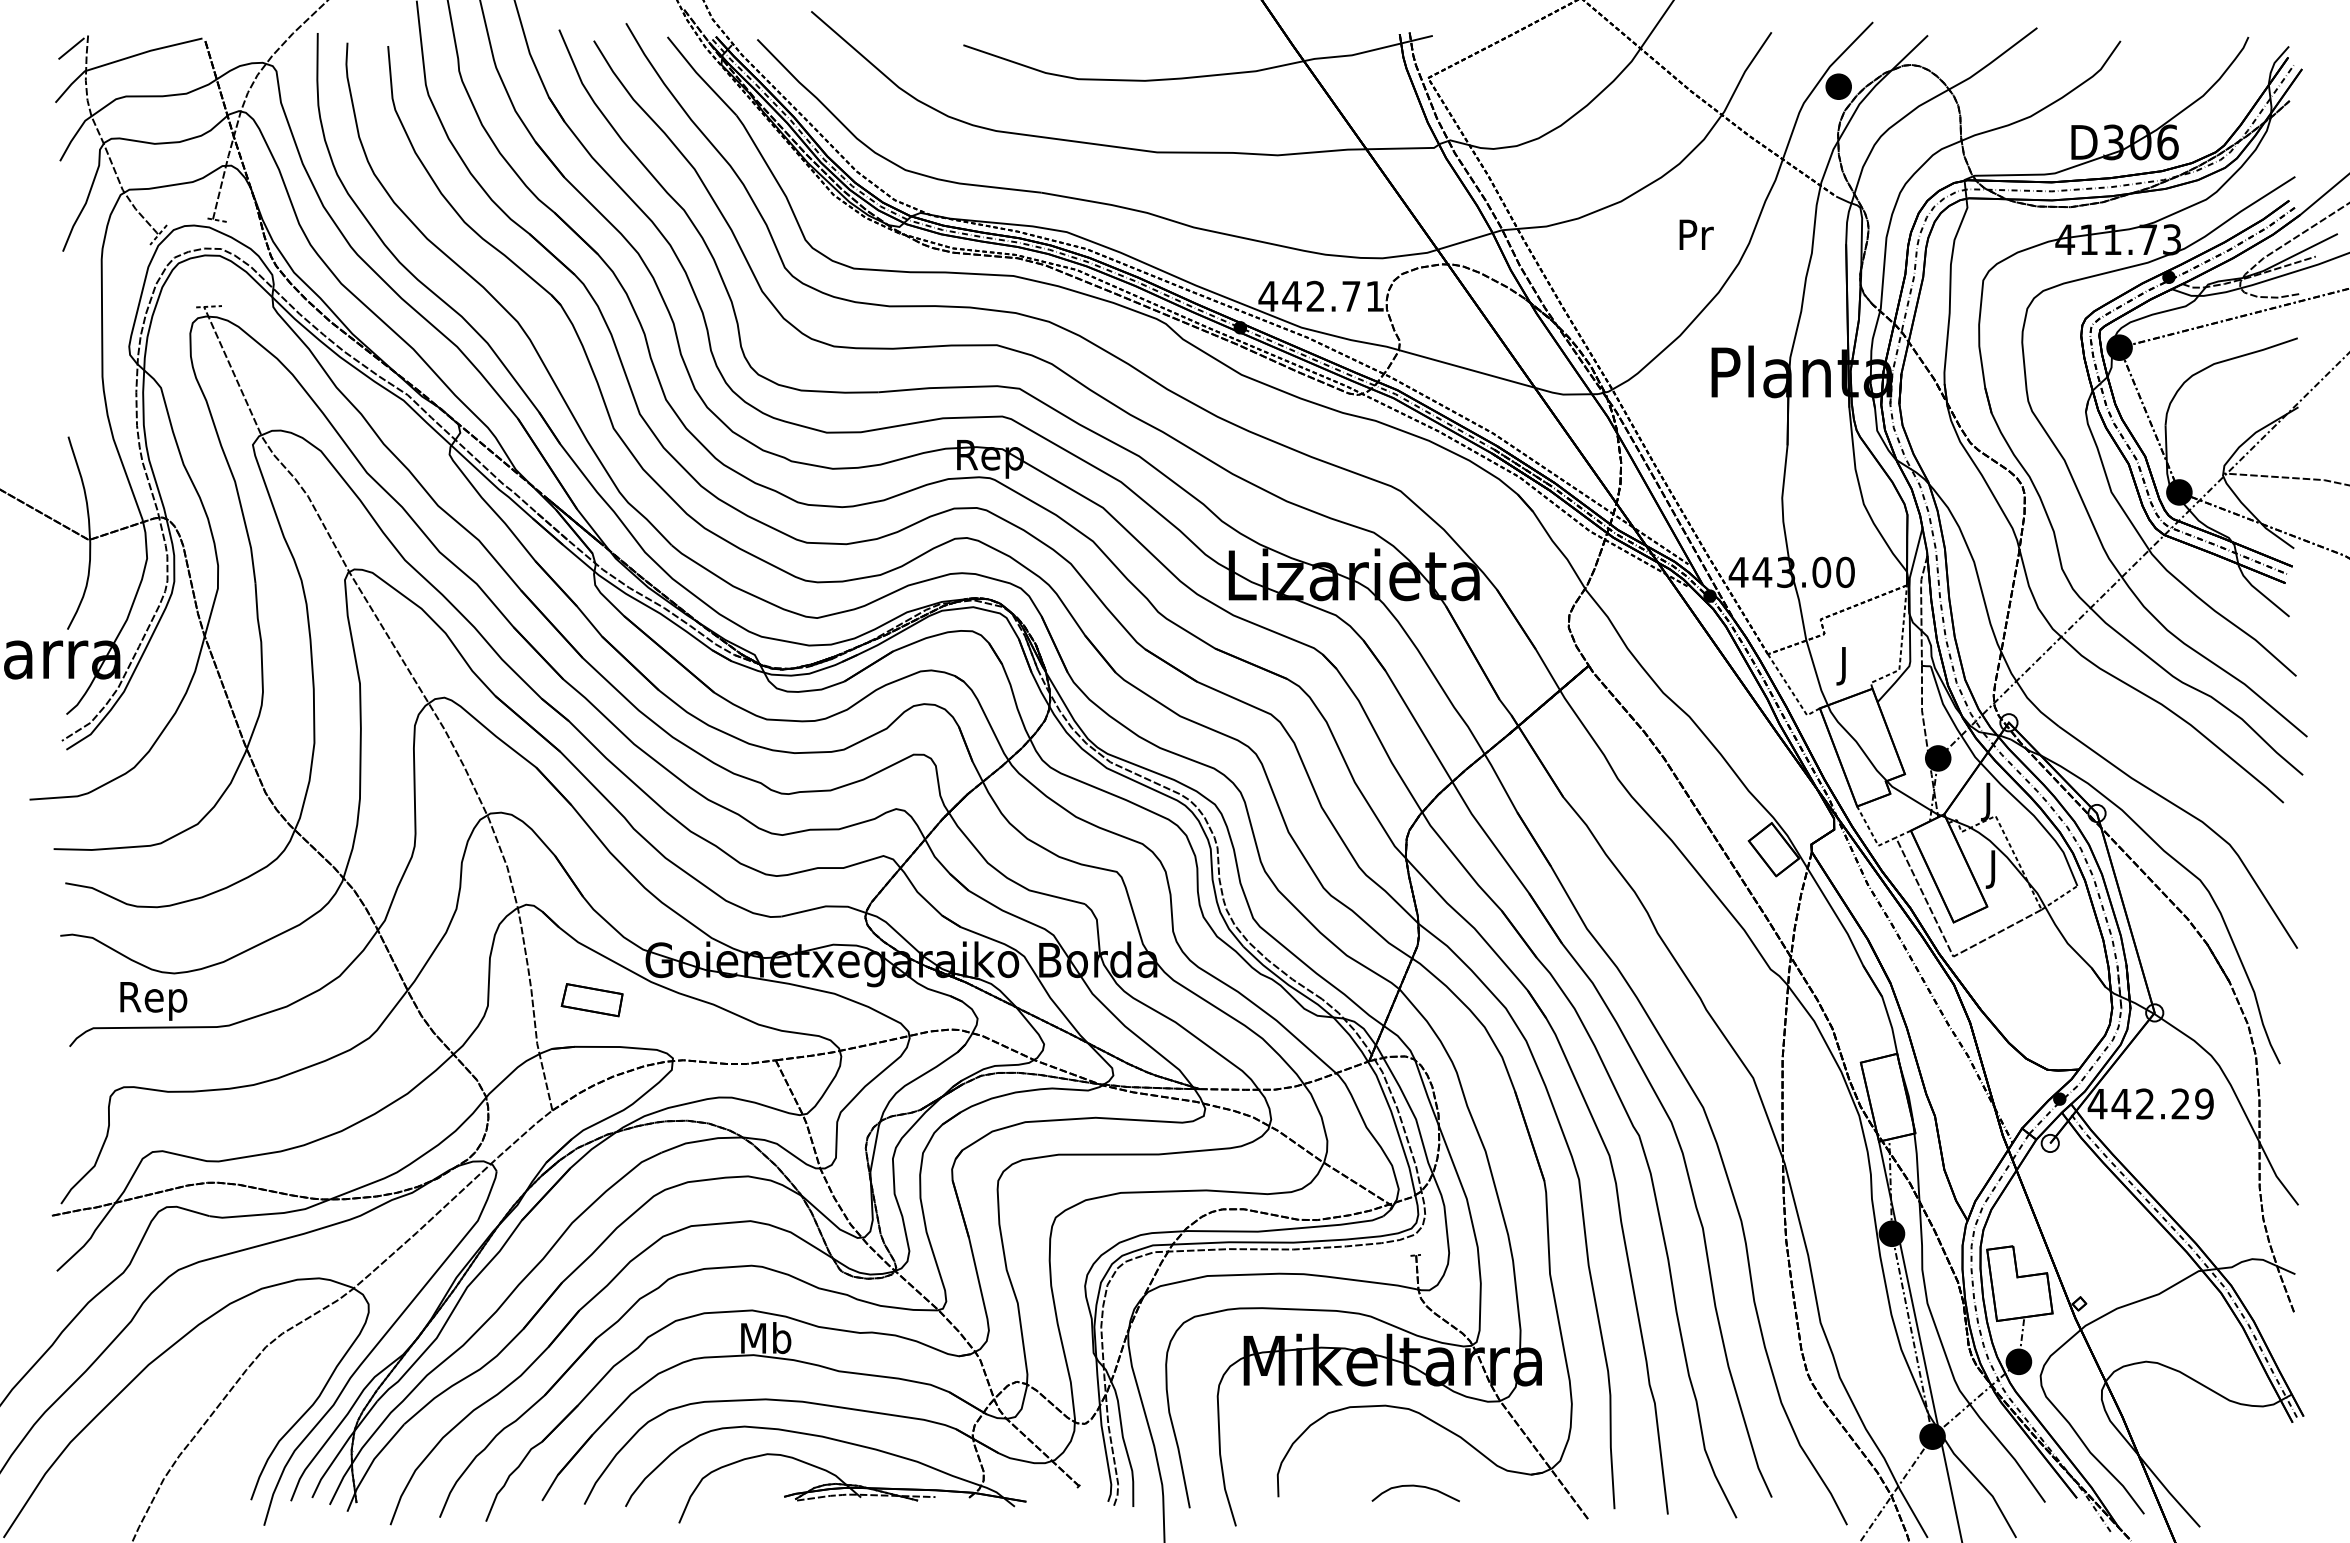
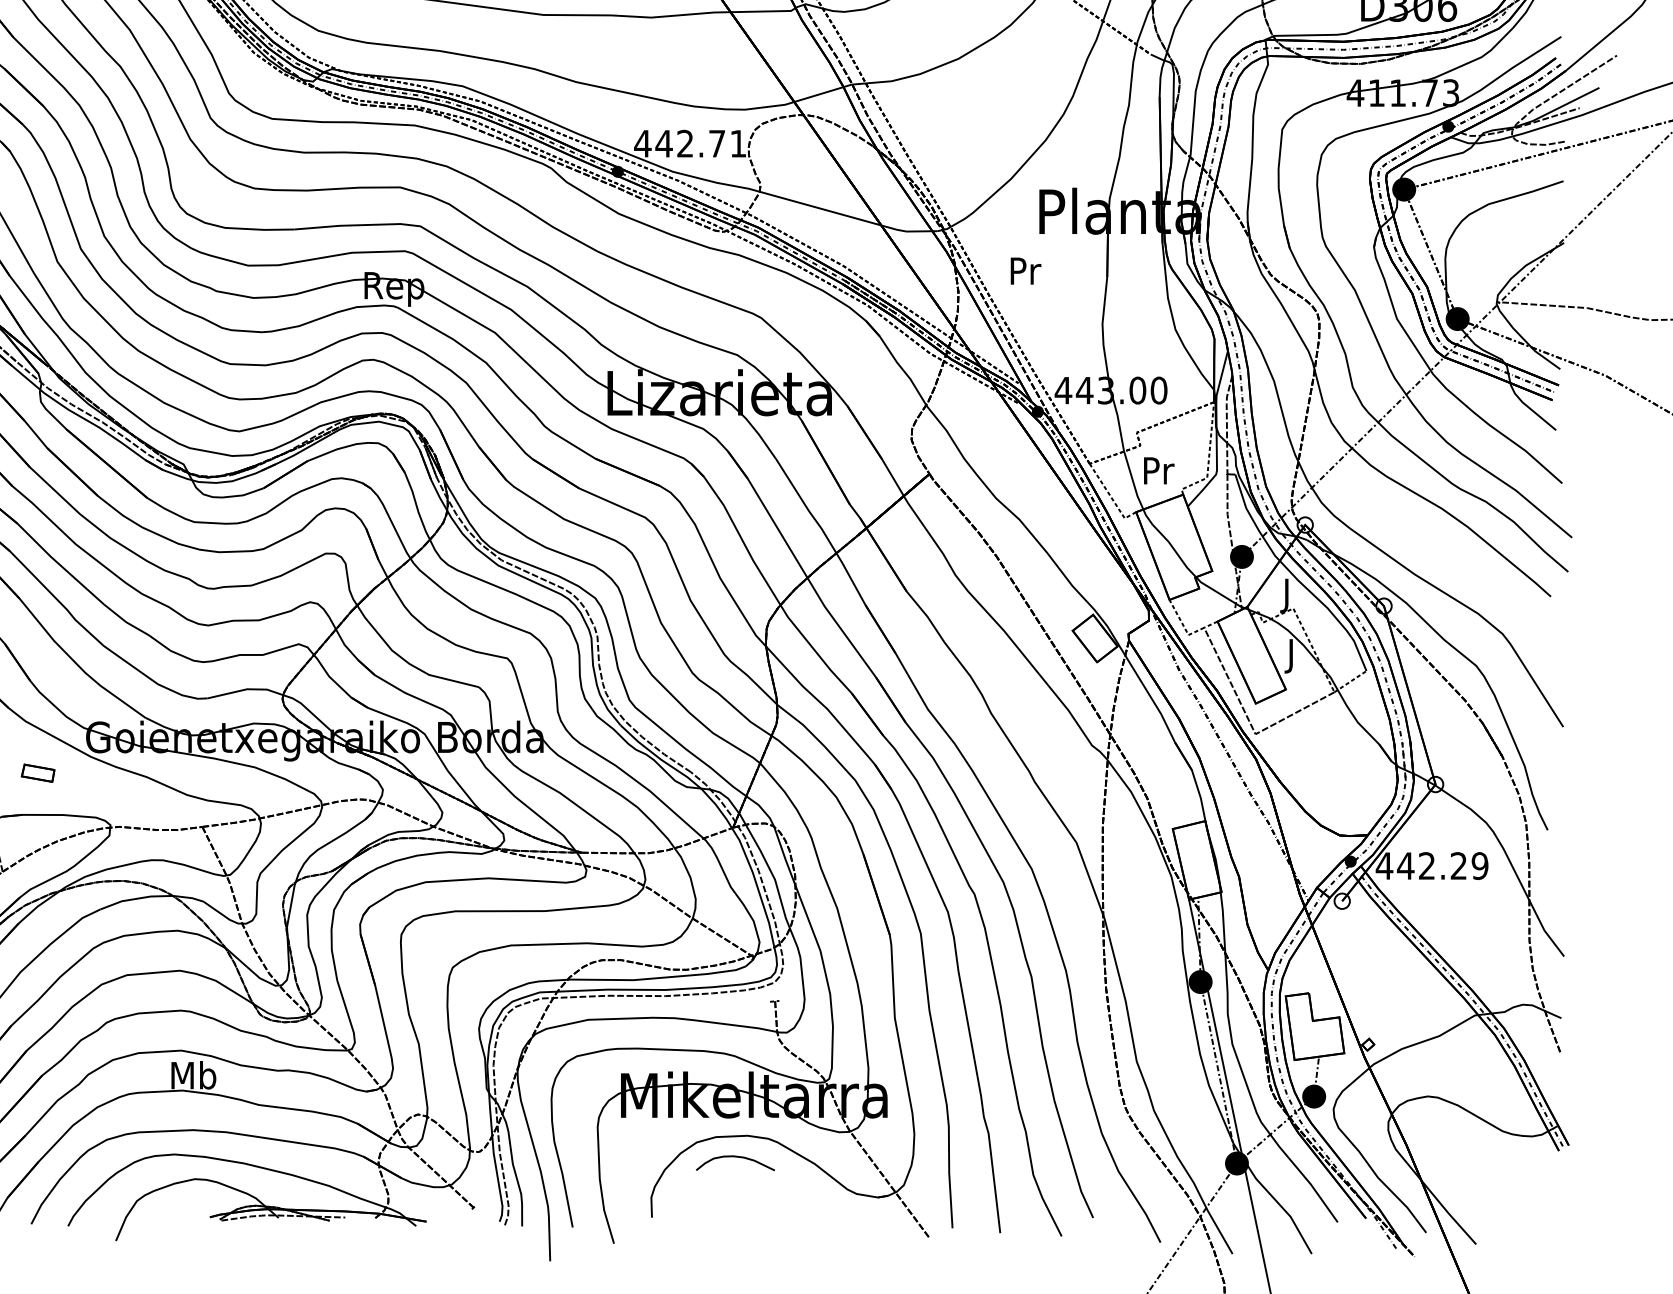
text: (1696, 234) -> (1025, 270), moved
text: (1845, 666) -> (1159, 474), J -> Pr
part: (591, 1000) -> (37, 773), size x0.6
curve: (1418, 1487) -> (737, 1157), moved

